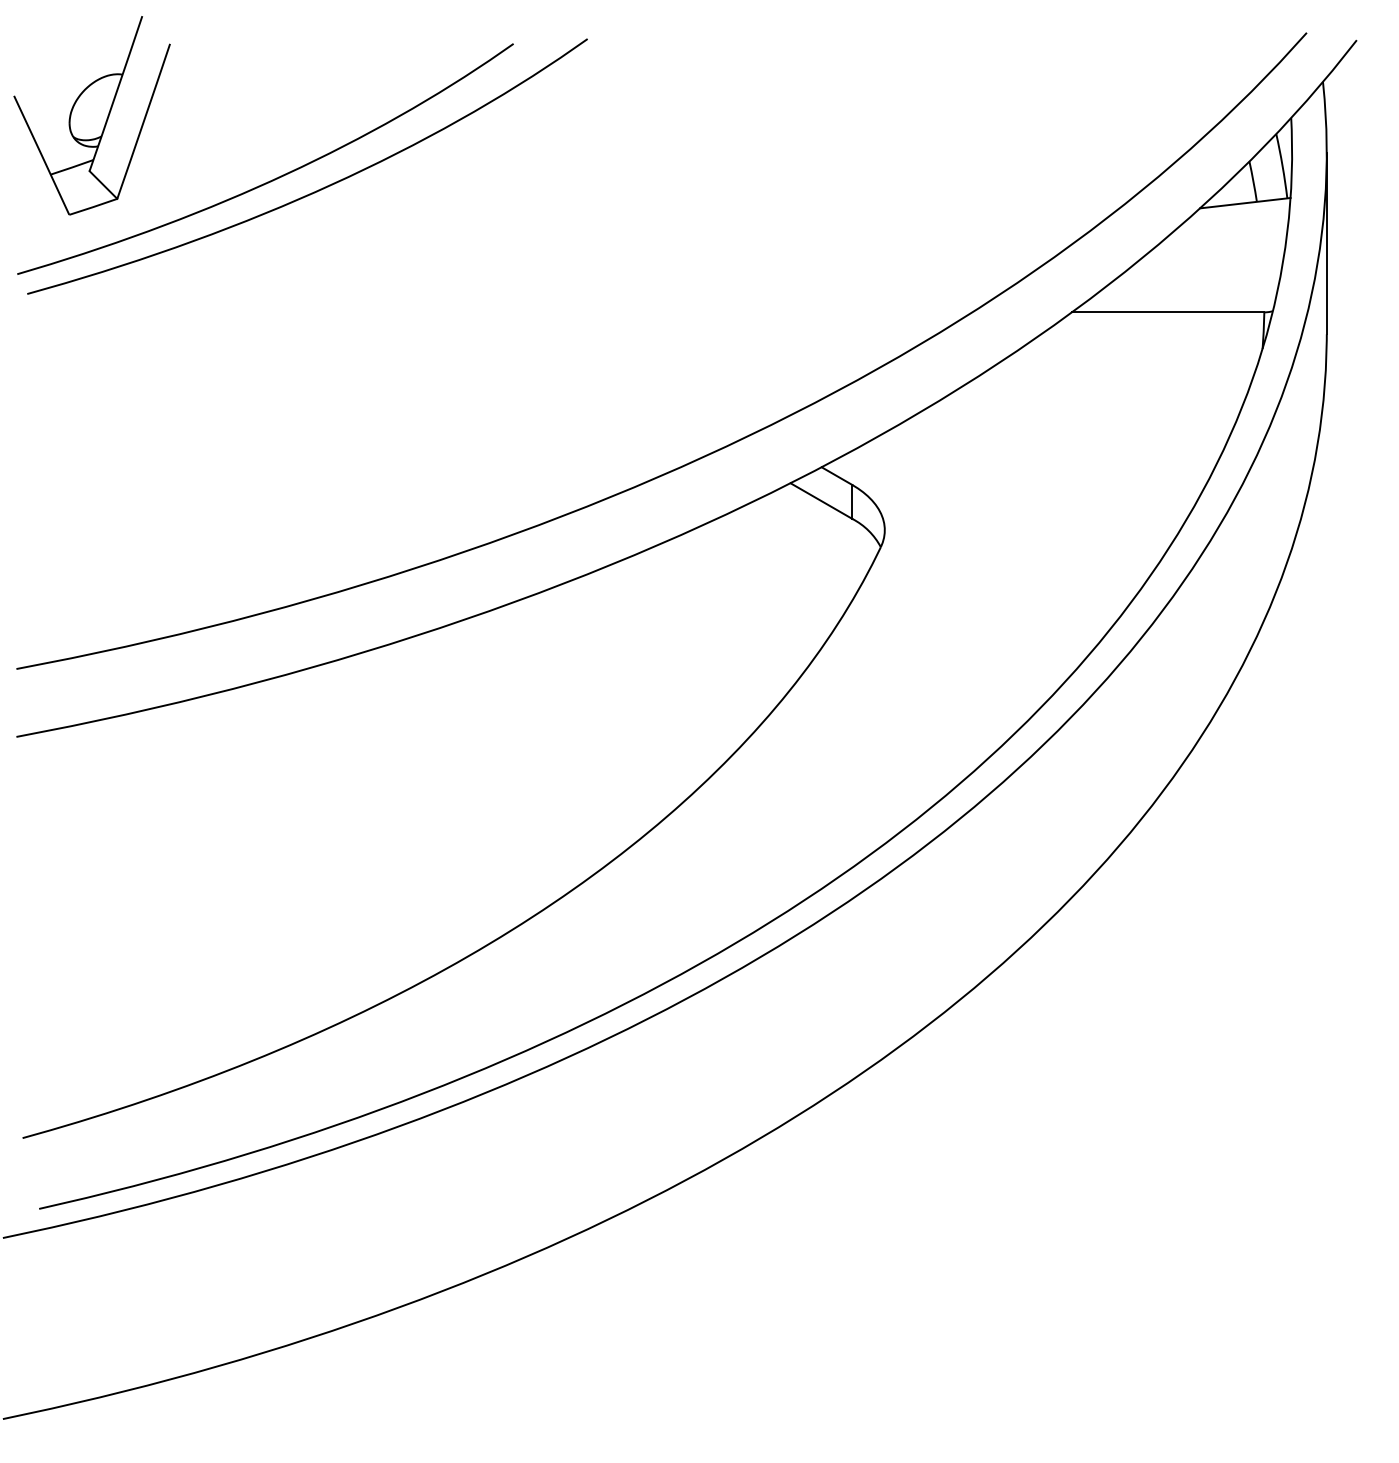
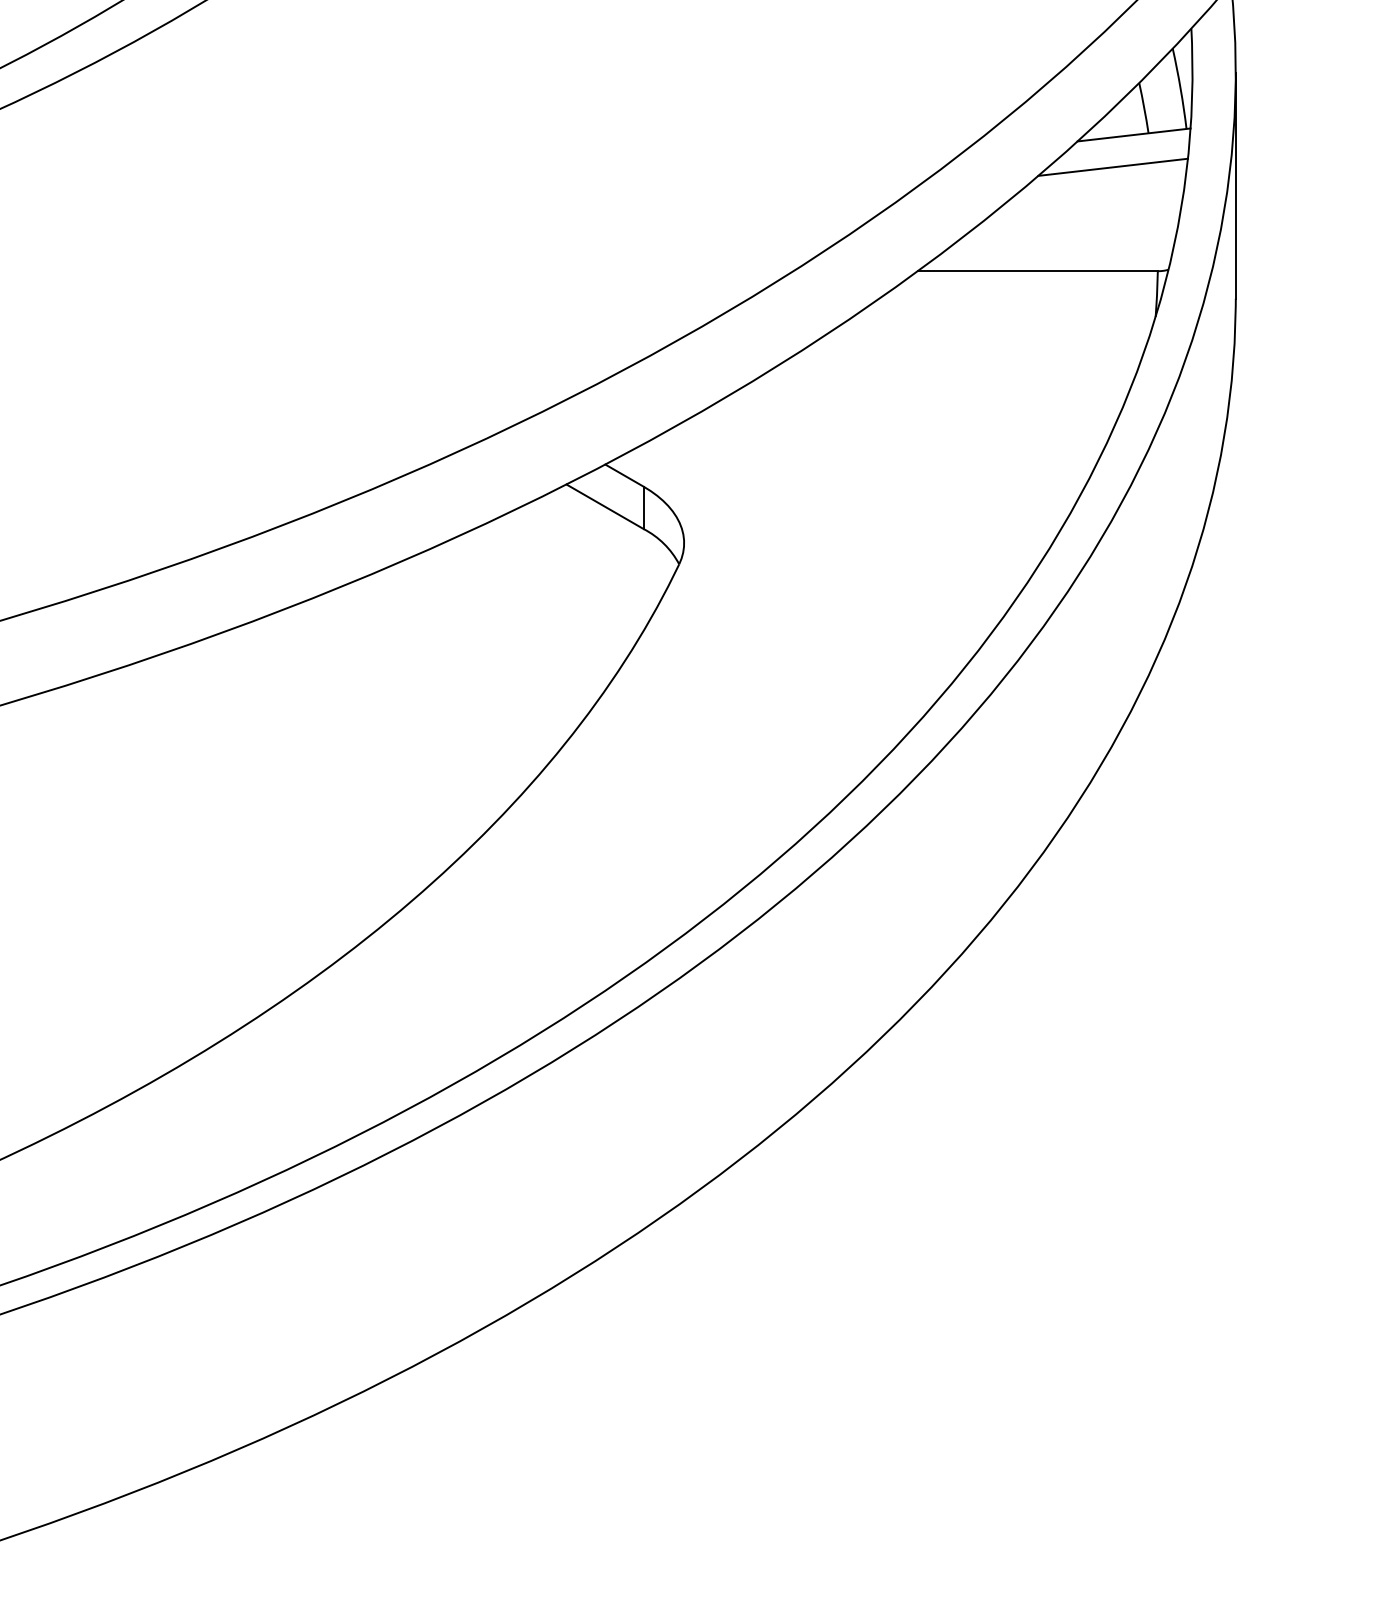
line: (1228, 228) -> (1113, 166), added

